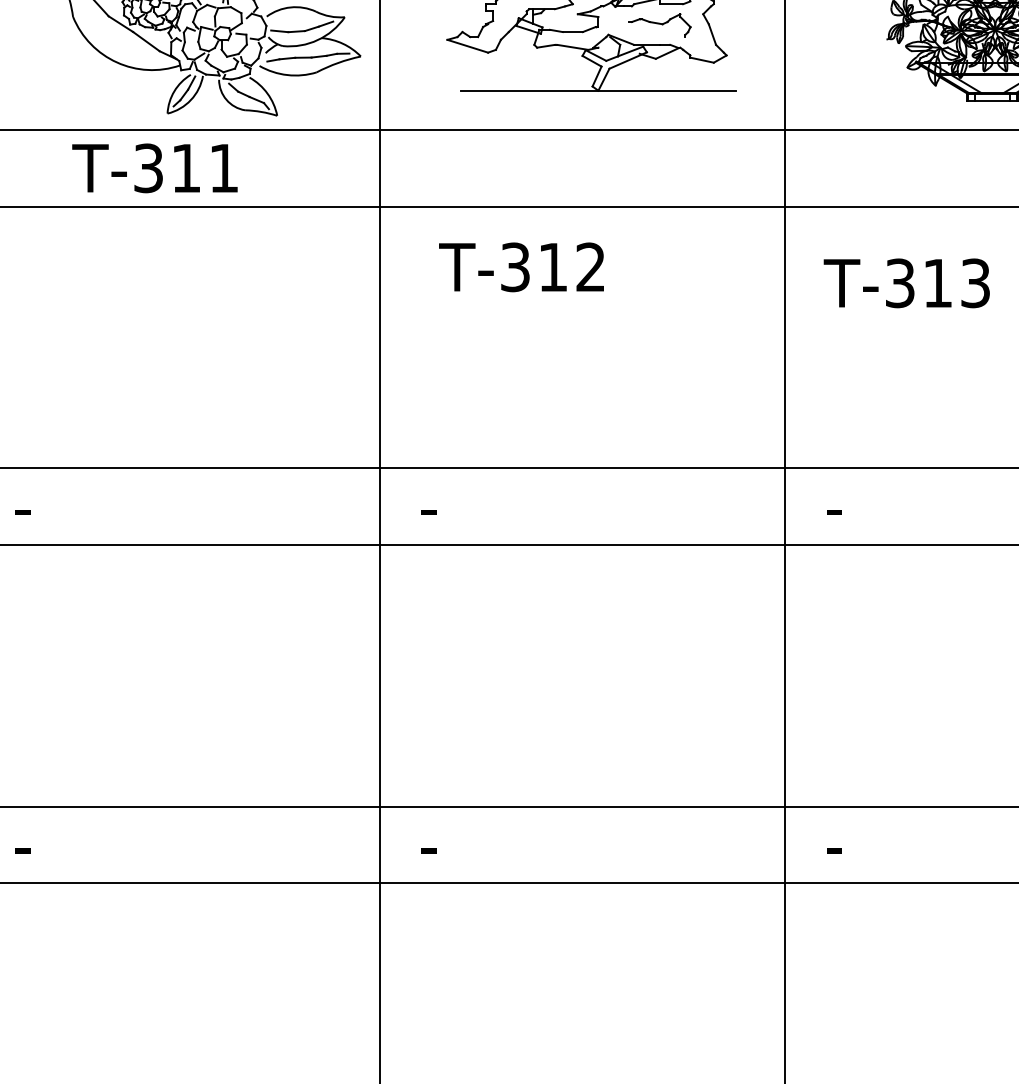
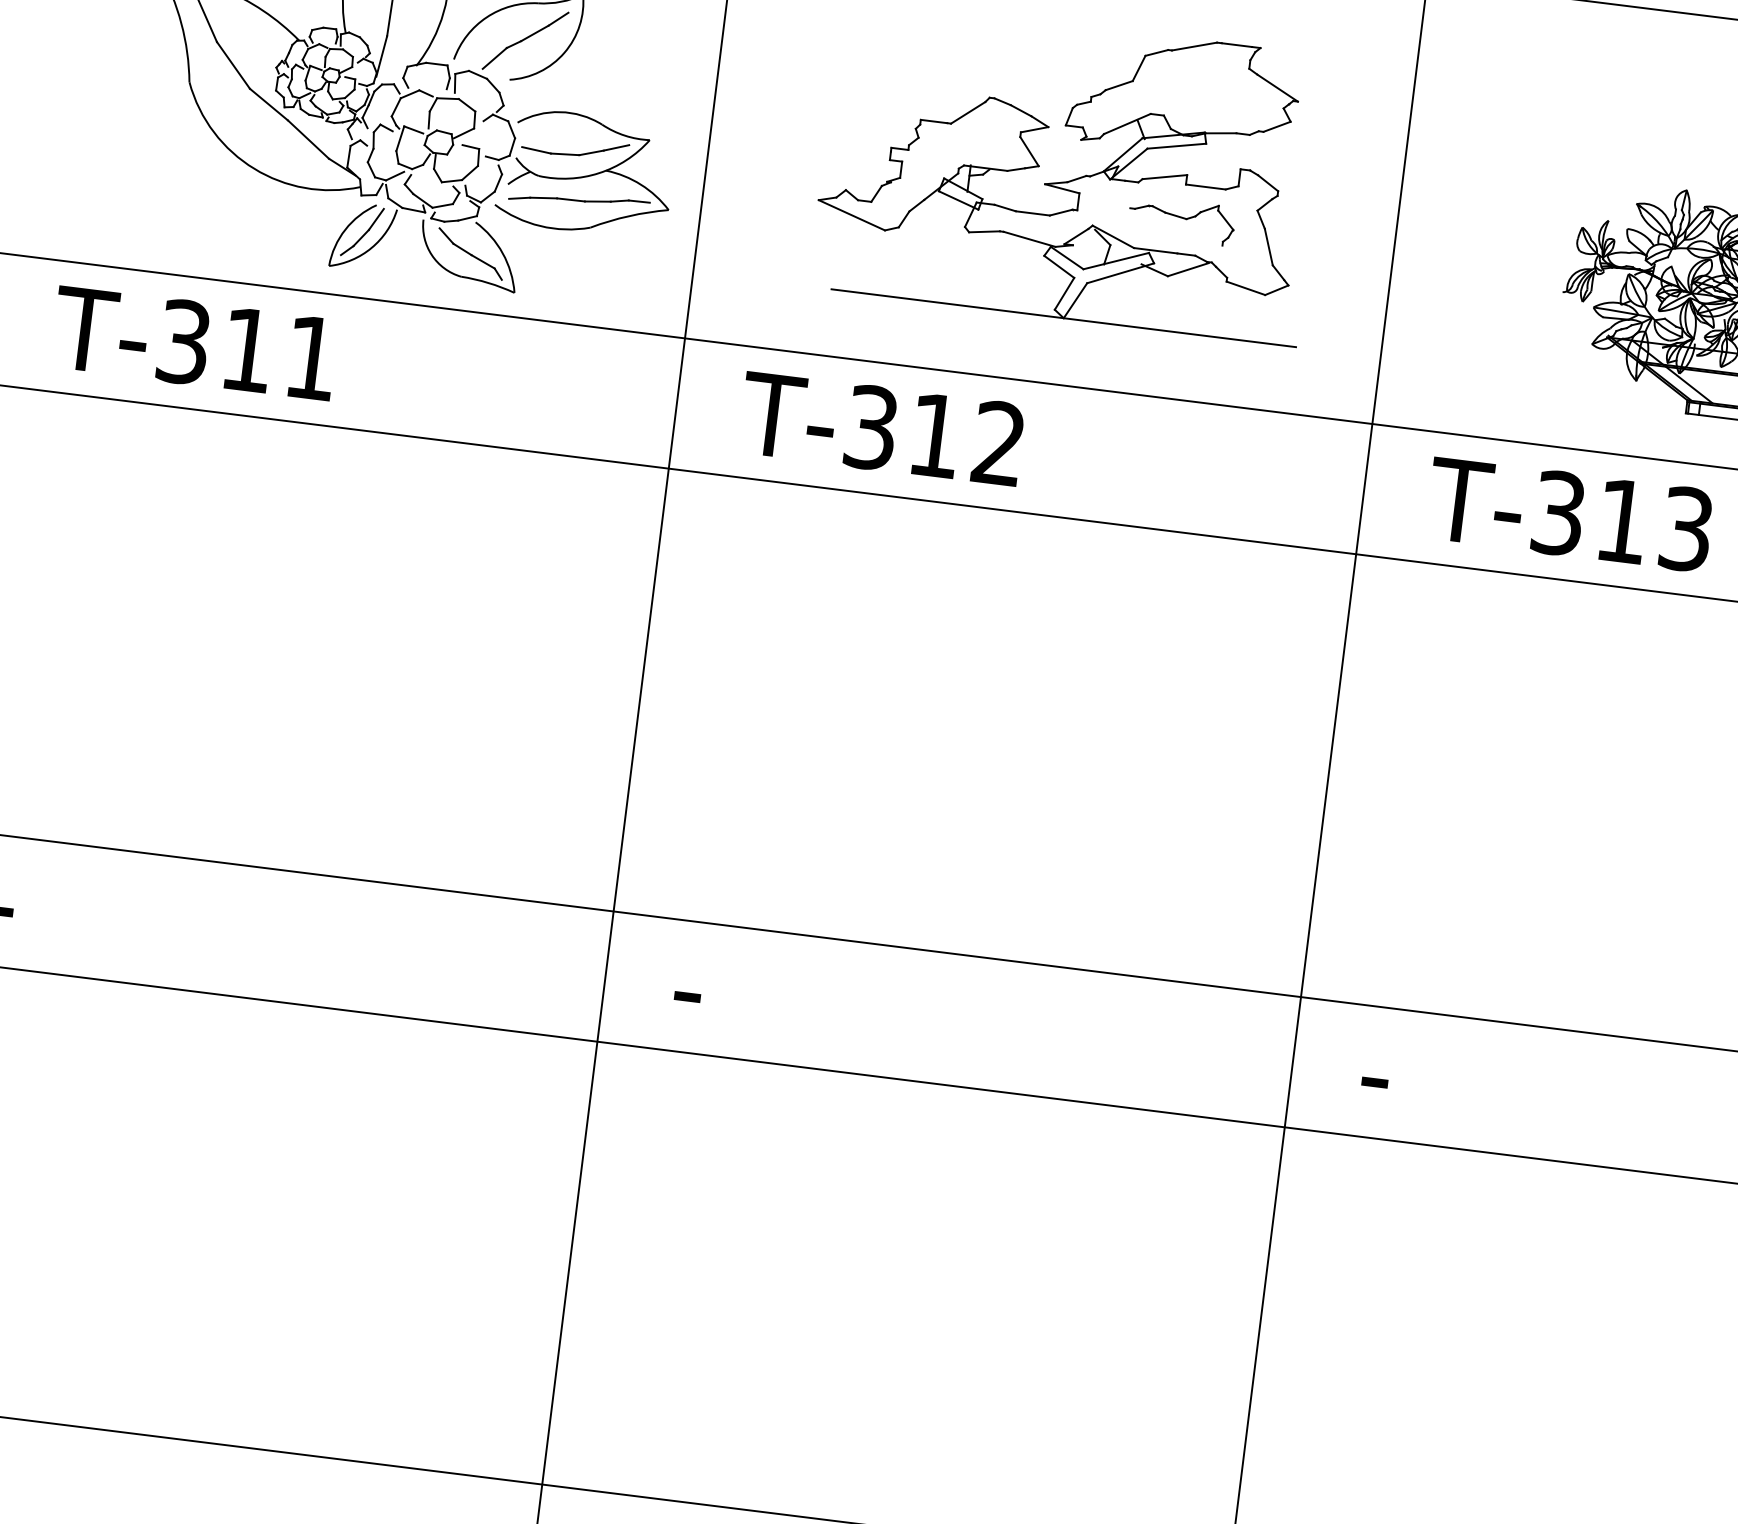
text: (154, 168) -> (193, 343), moved
text: (521, 267) -> (881, 429), moved
text: (906, 283) -> (1569, 514), moved

